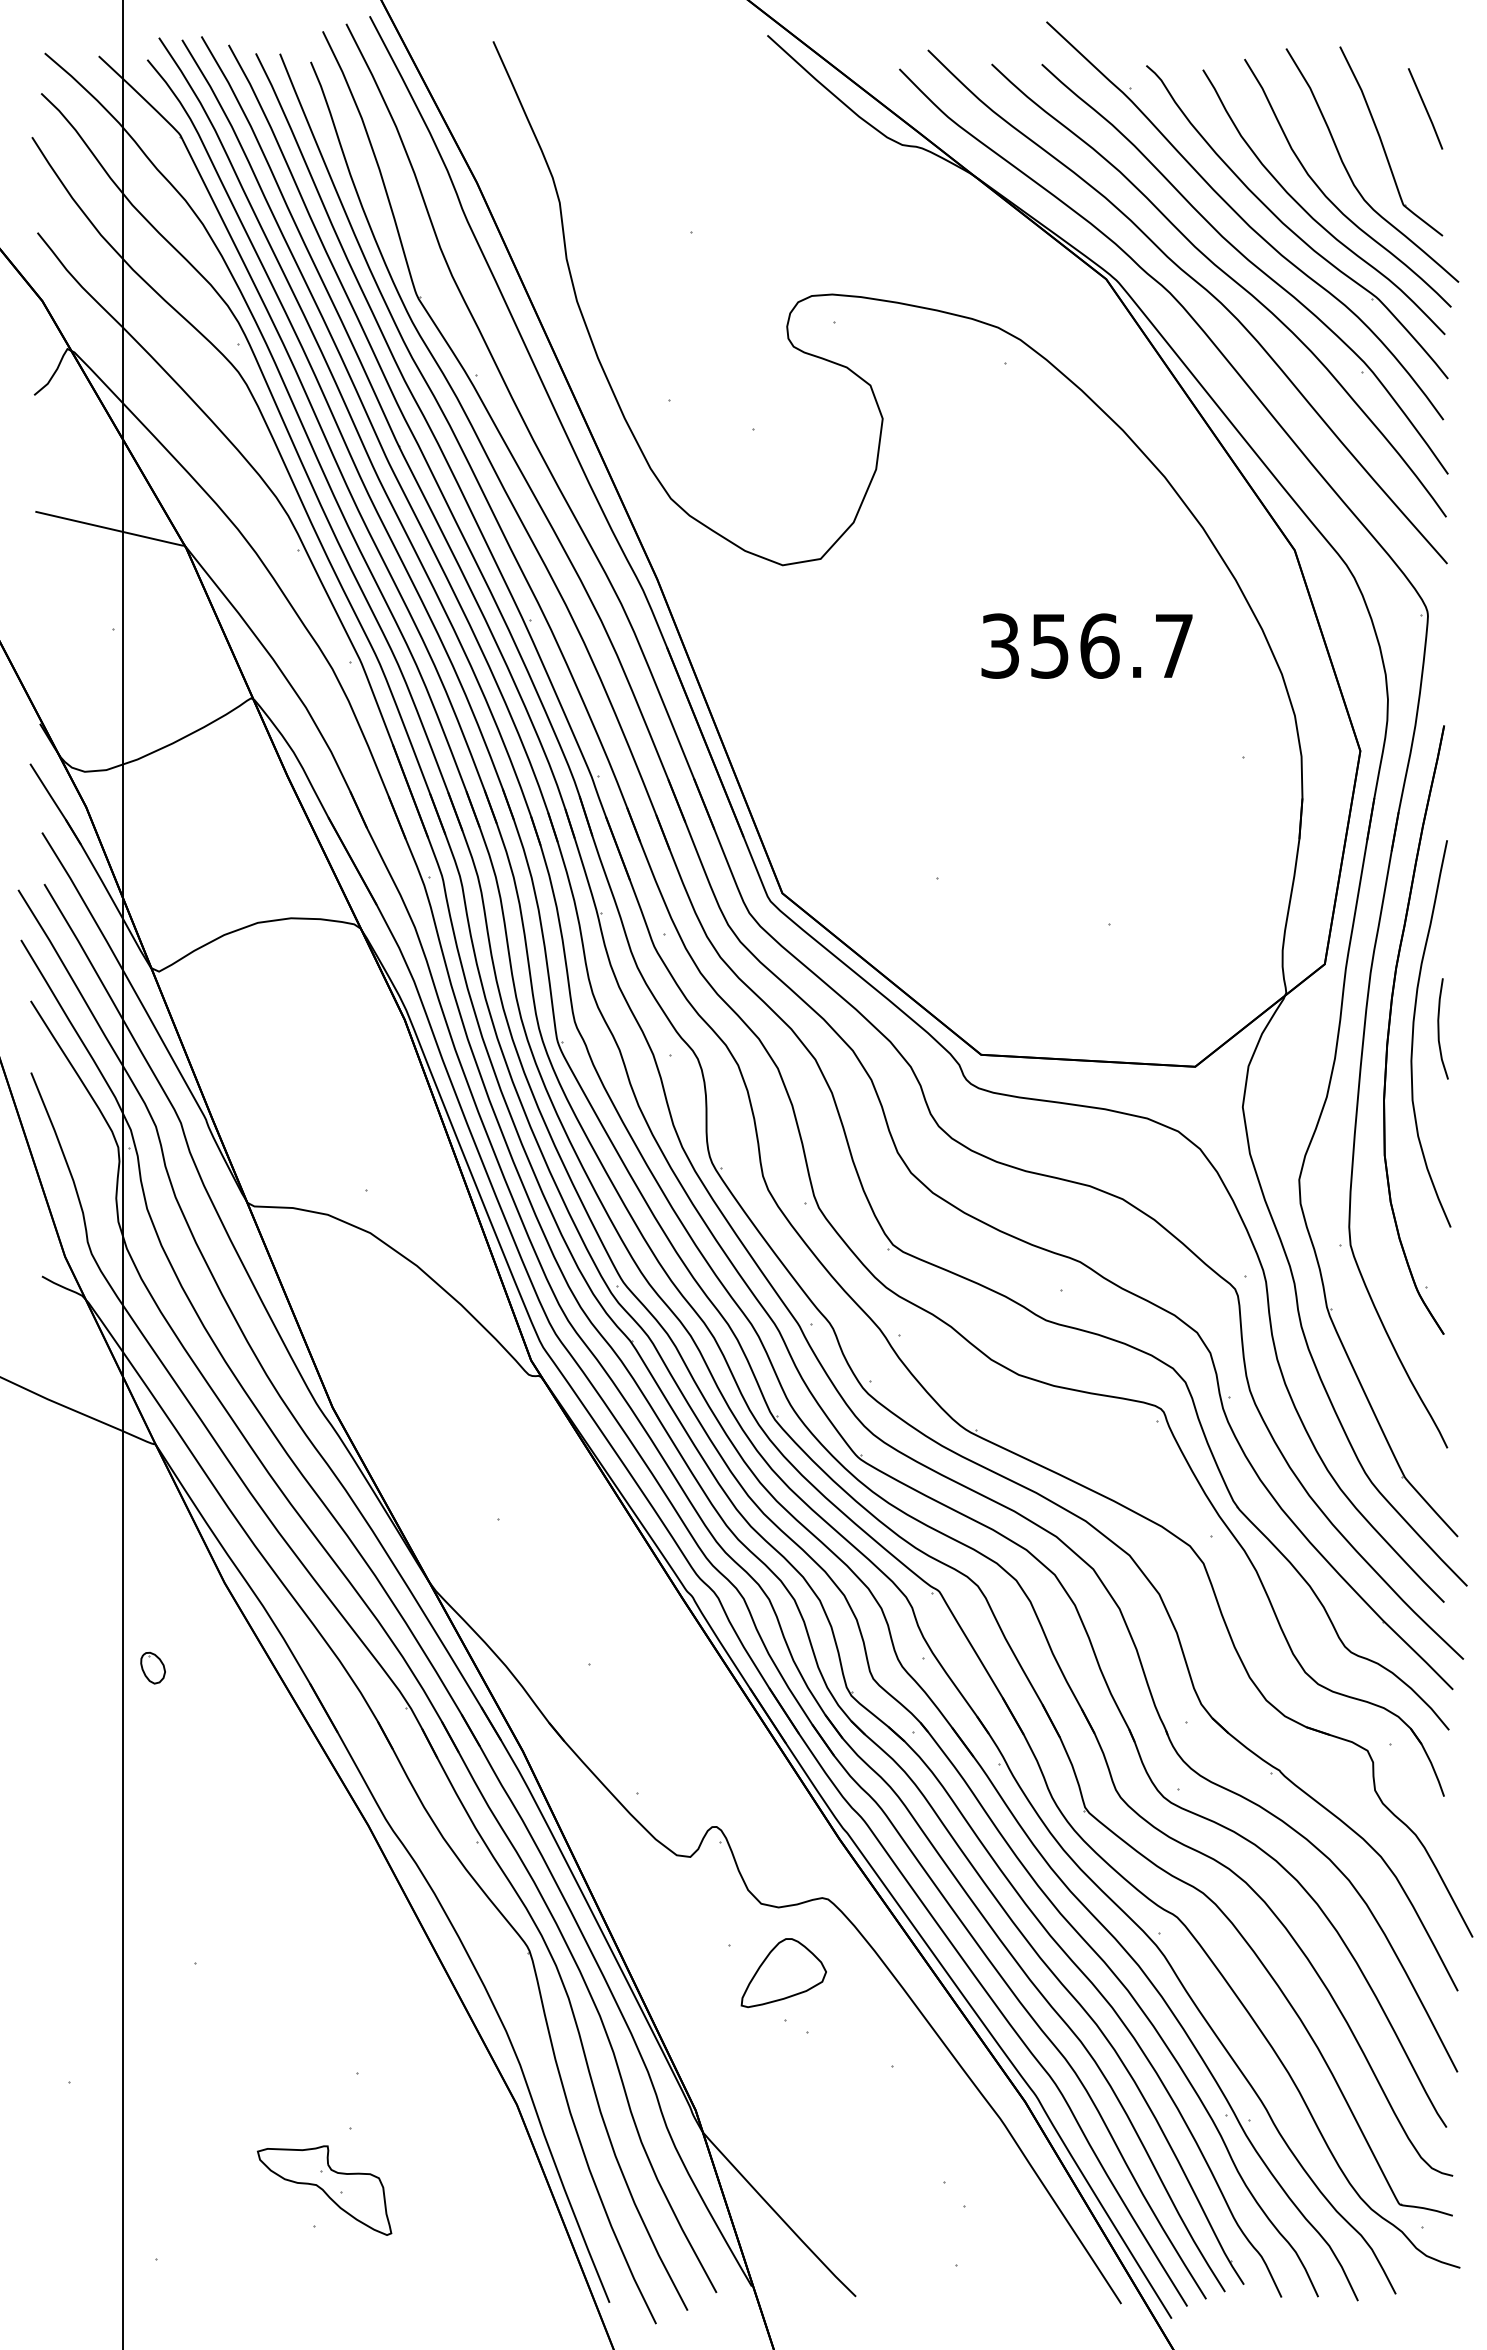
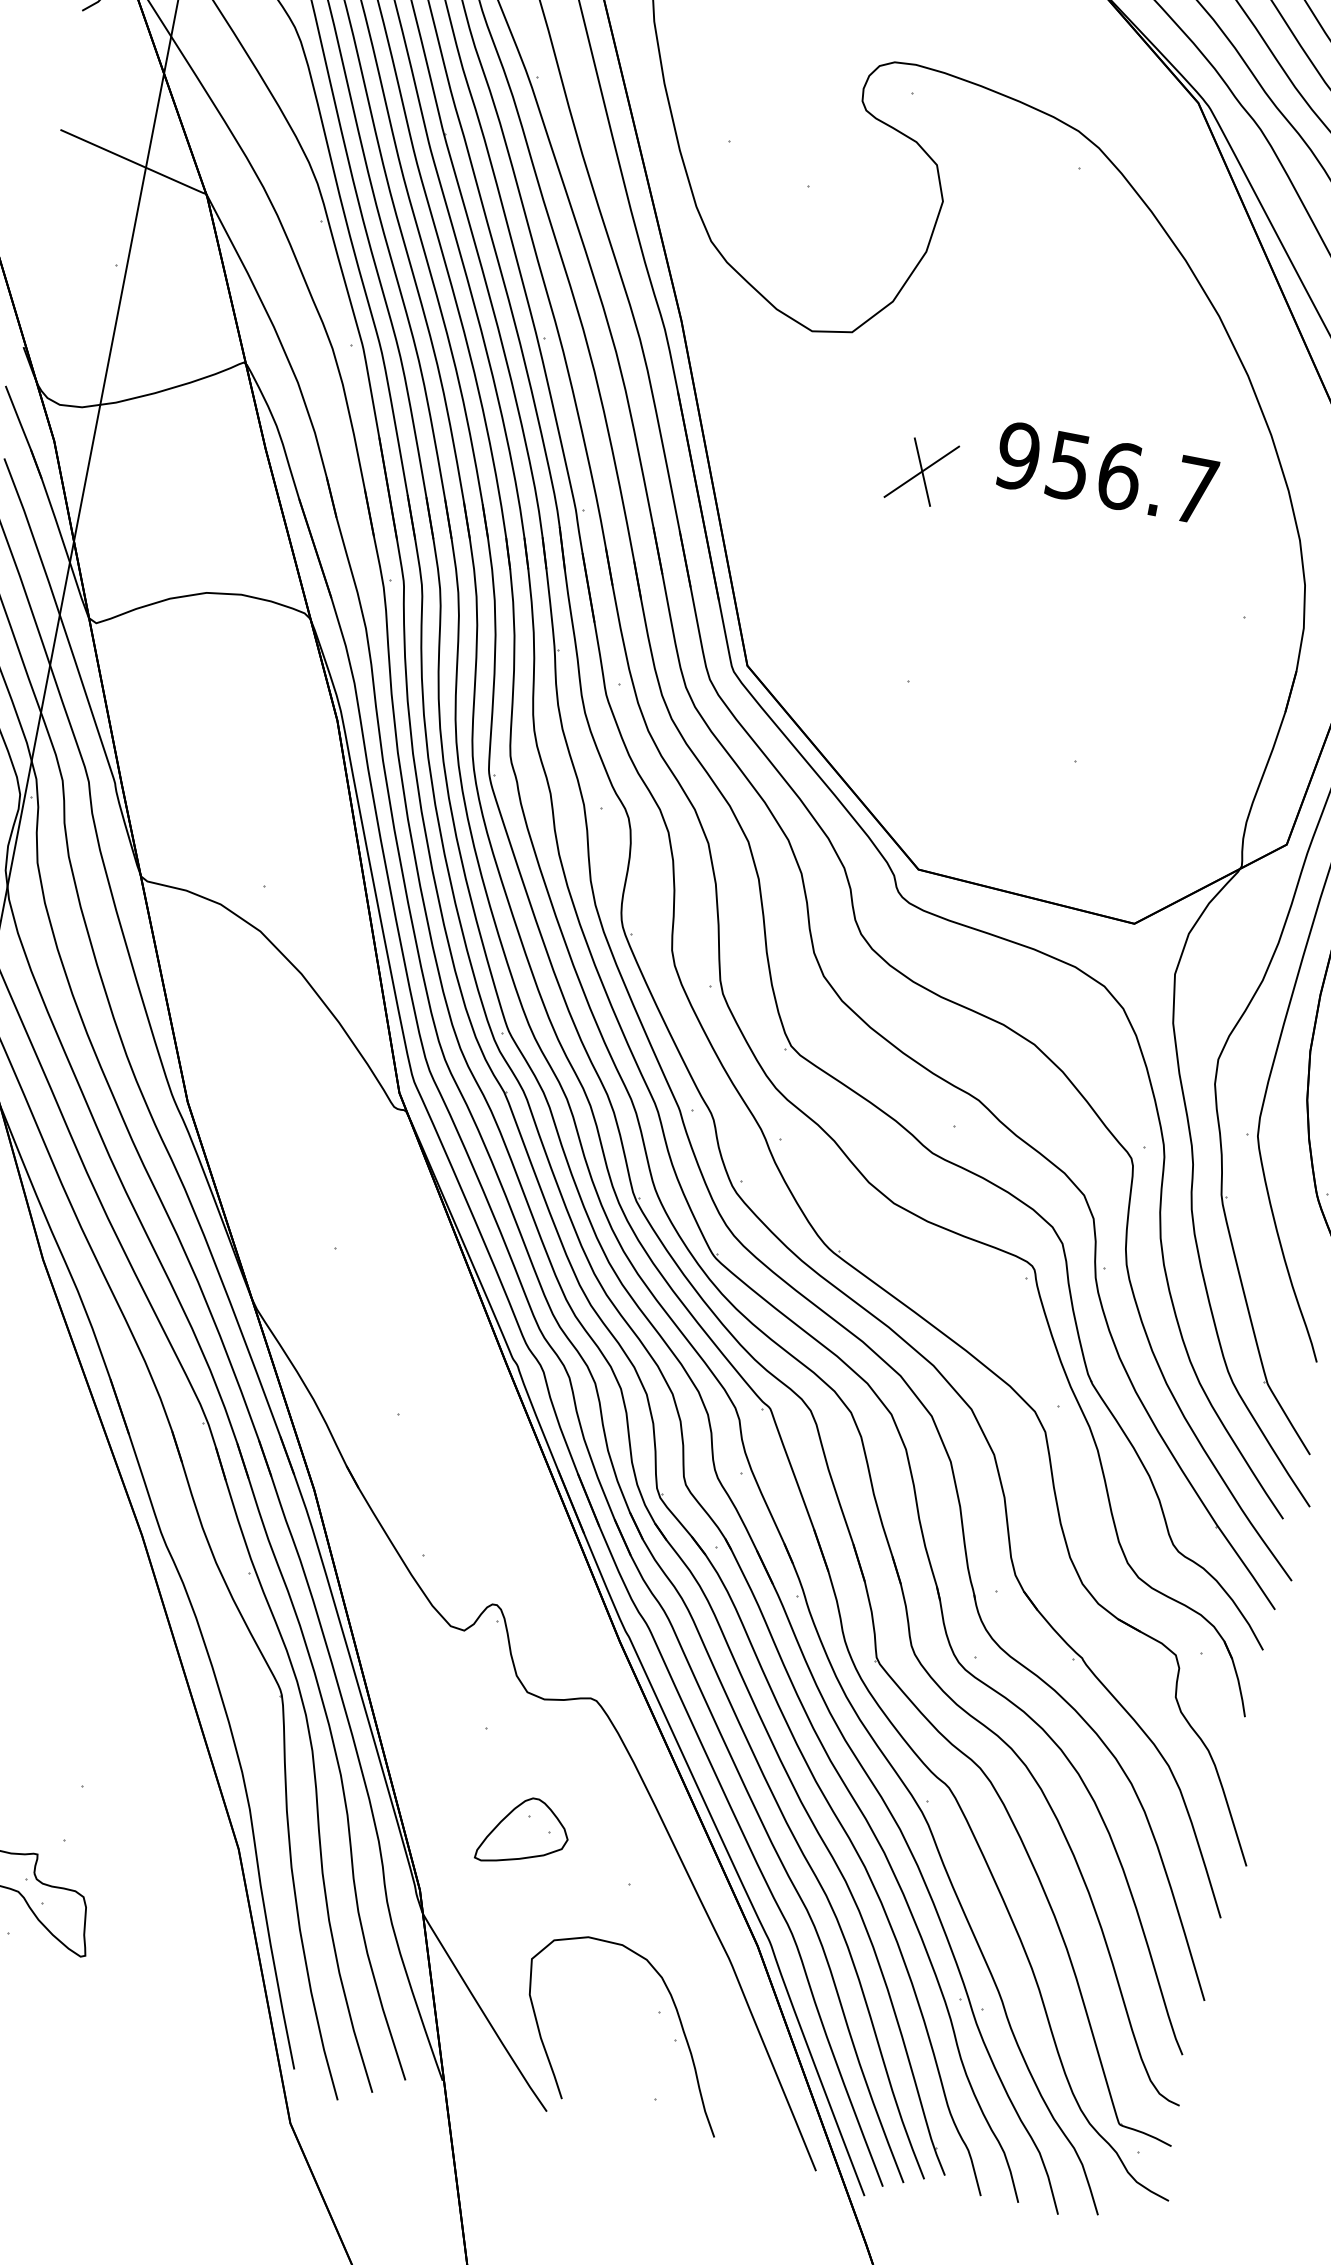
text: (999, 645) -> (1017, 455), 356.7 -> 956.7
part: (911, 677) -> (921, 471), added
part: (783, 1973) -> (523, 1833), moved
curve: (961, 2181) -> (677, 2014), added

